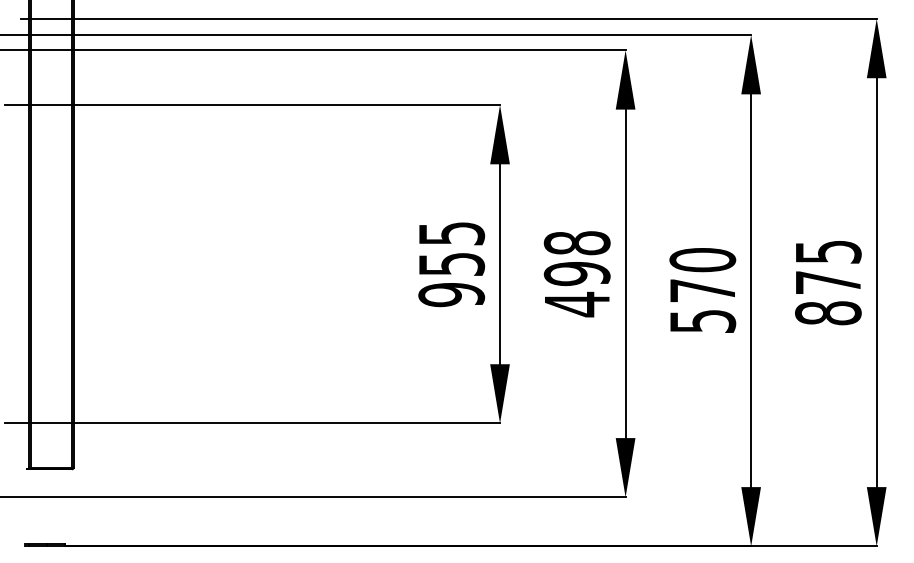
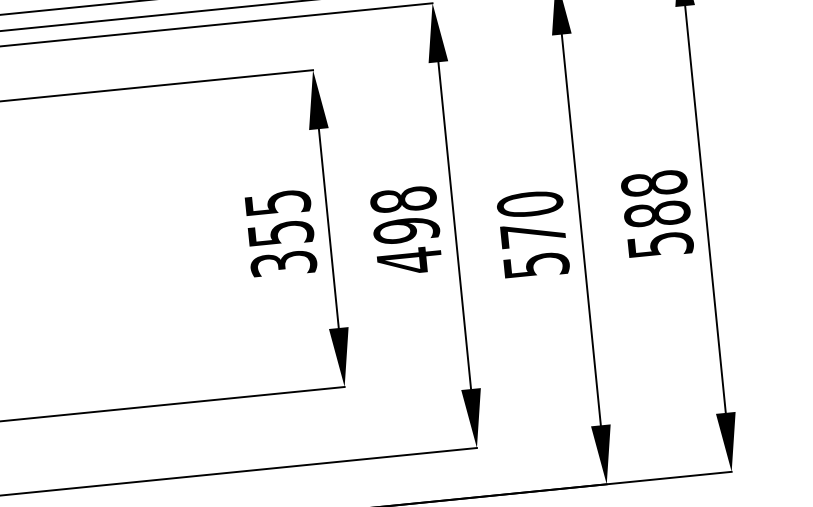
text: (828, 282) -> (657, 214), 875 -> 588
text: (451, 295) -> (283, 264), 955 -> 355

